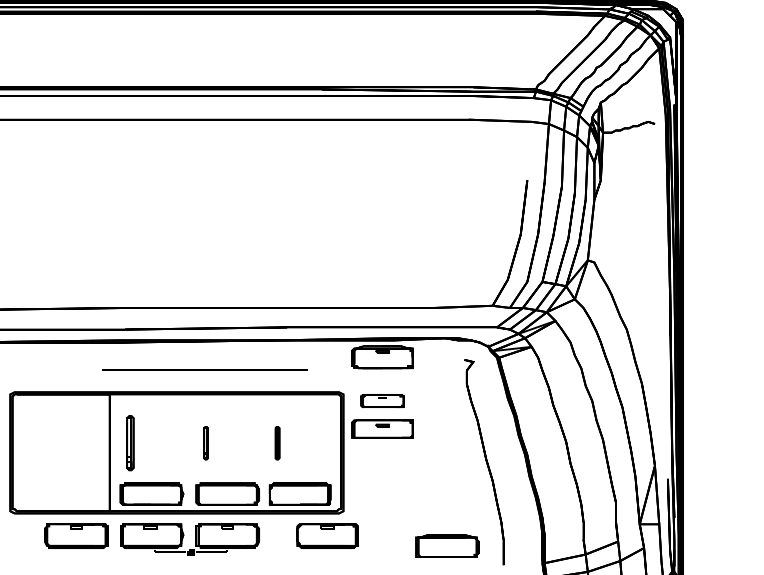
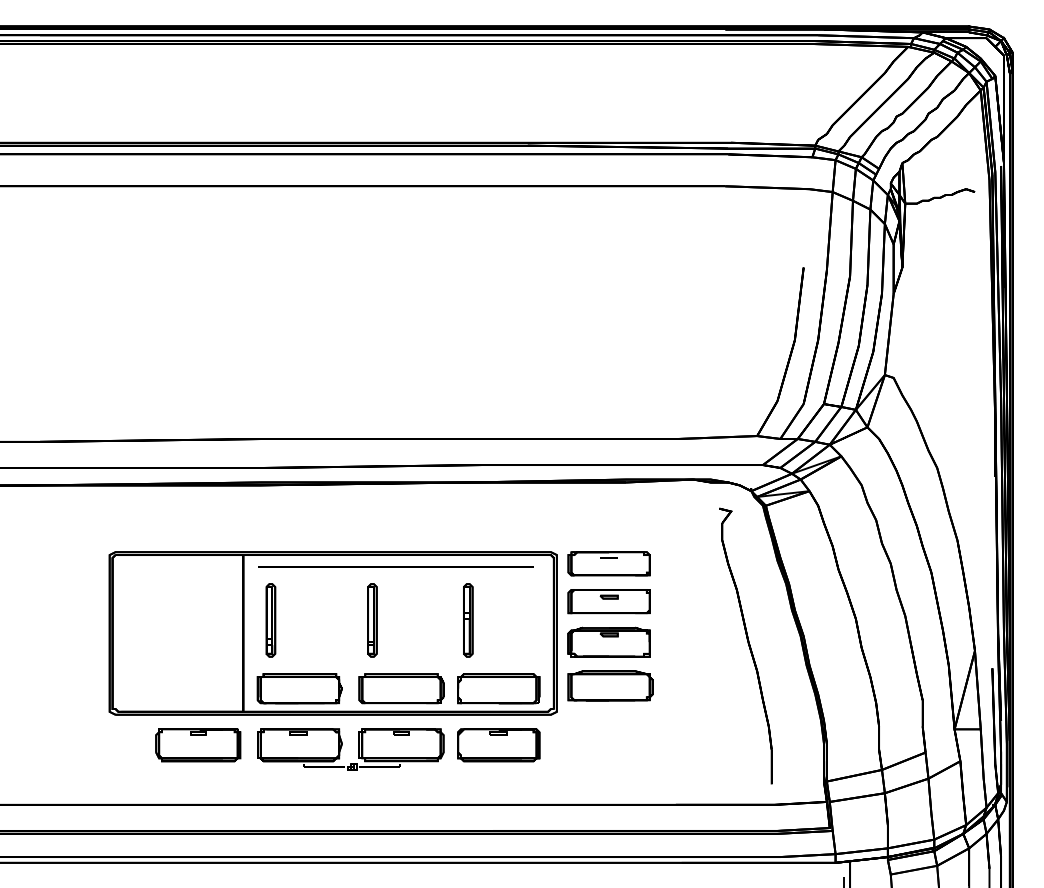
part: (381, 356) -> (608, 641), moved
line: (204, 370) -> (395, 566), moved
part: (381, 400) -> (608, 563), size x1.43
part: (206, 443) -> (372, 620), size x1.67
part: (277, 443) -> (468, 620), size x1.67
part: (327, 536) -> (498, 745), moved
part: (447, 546) -> (610, 685), moved

